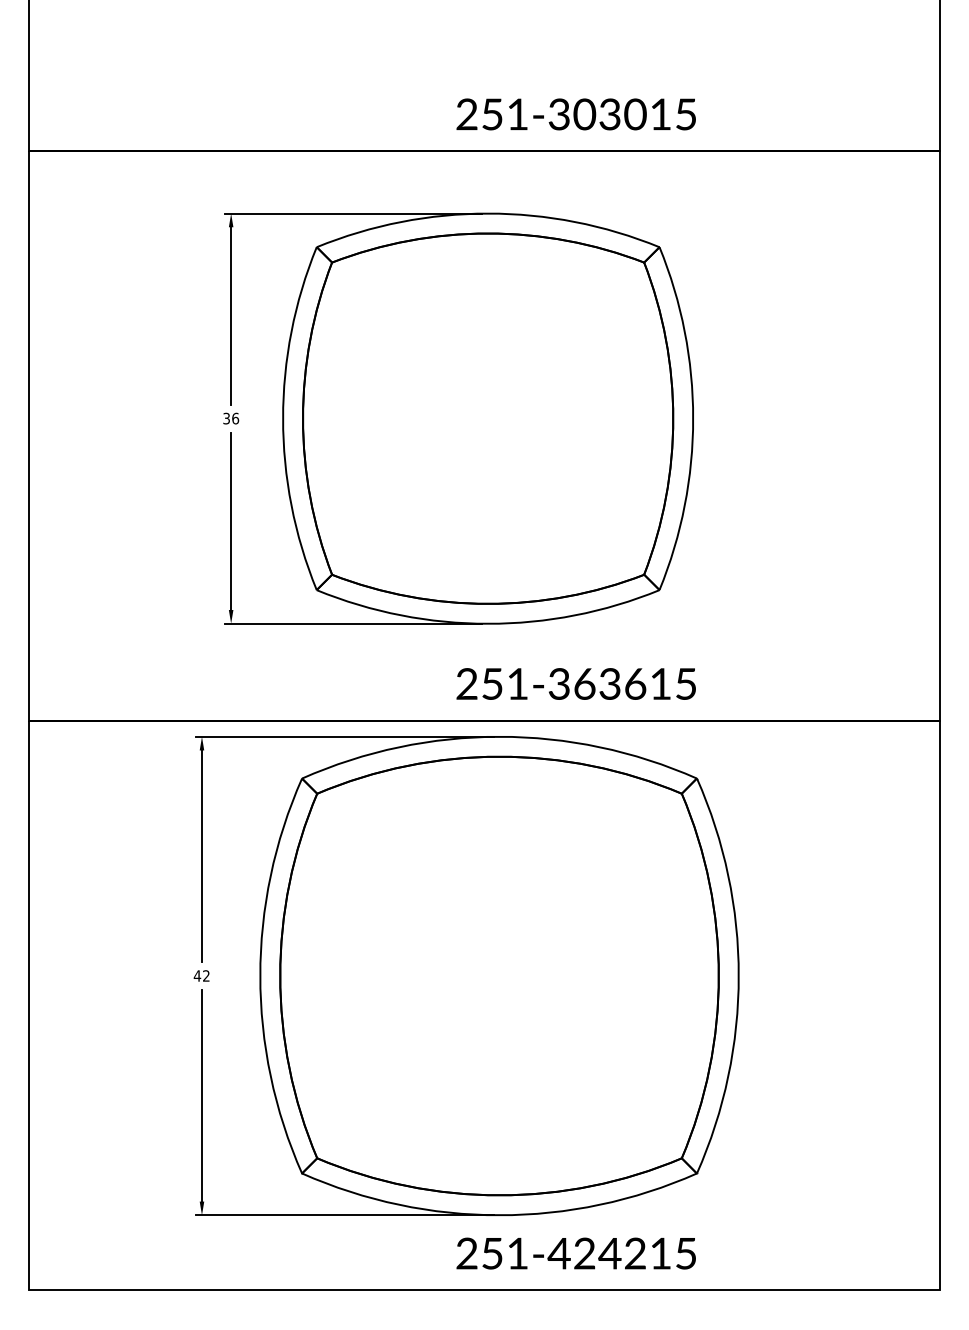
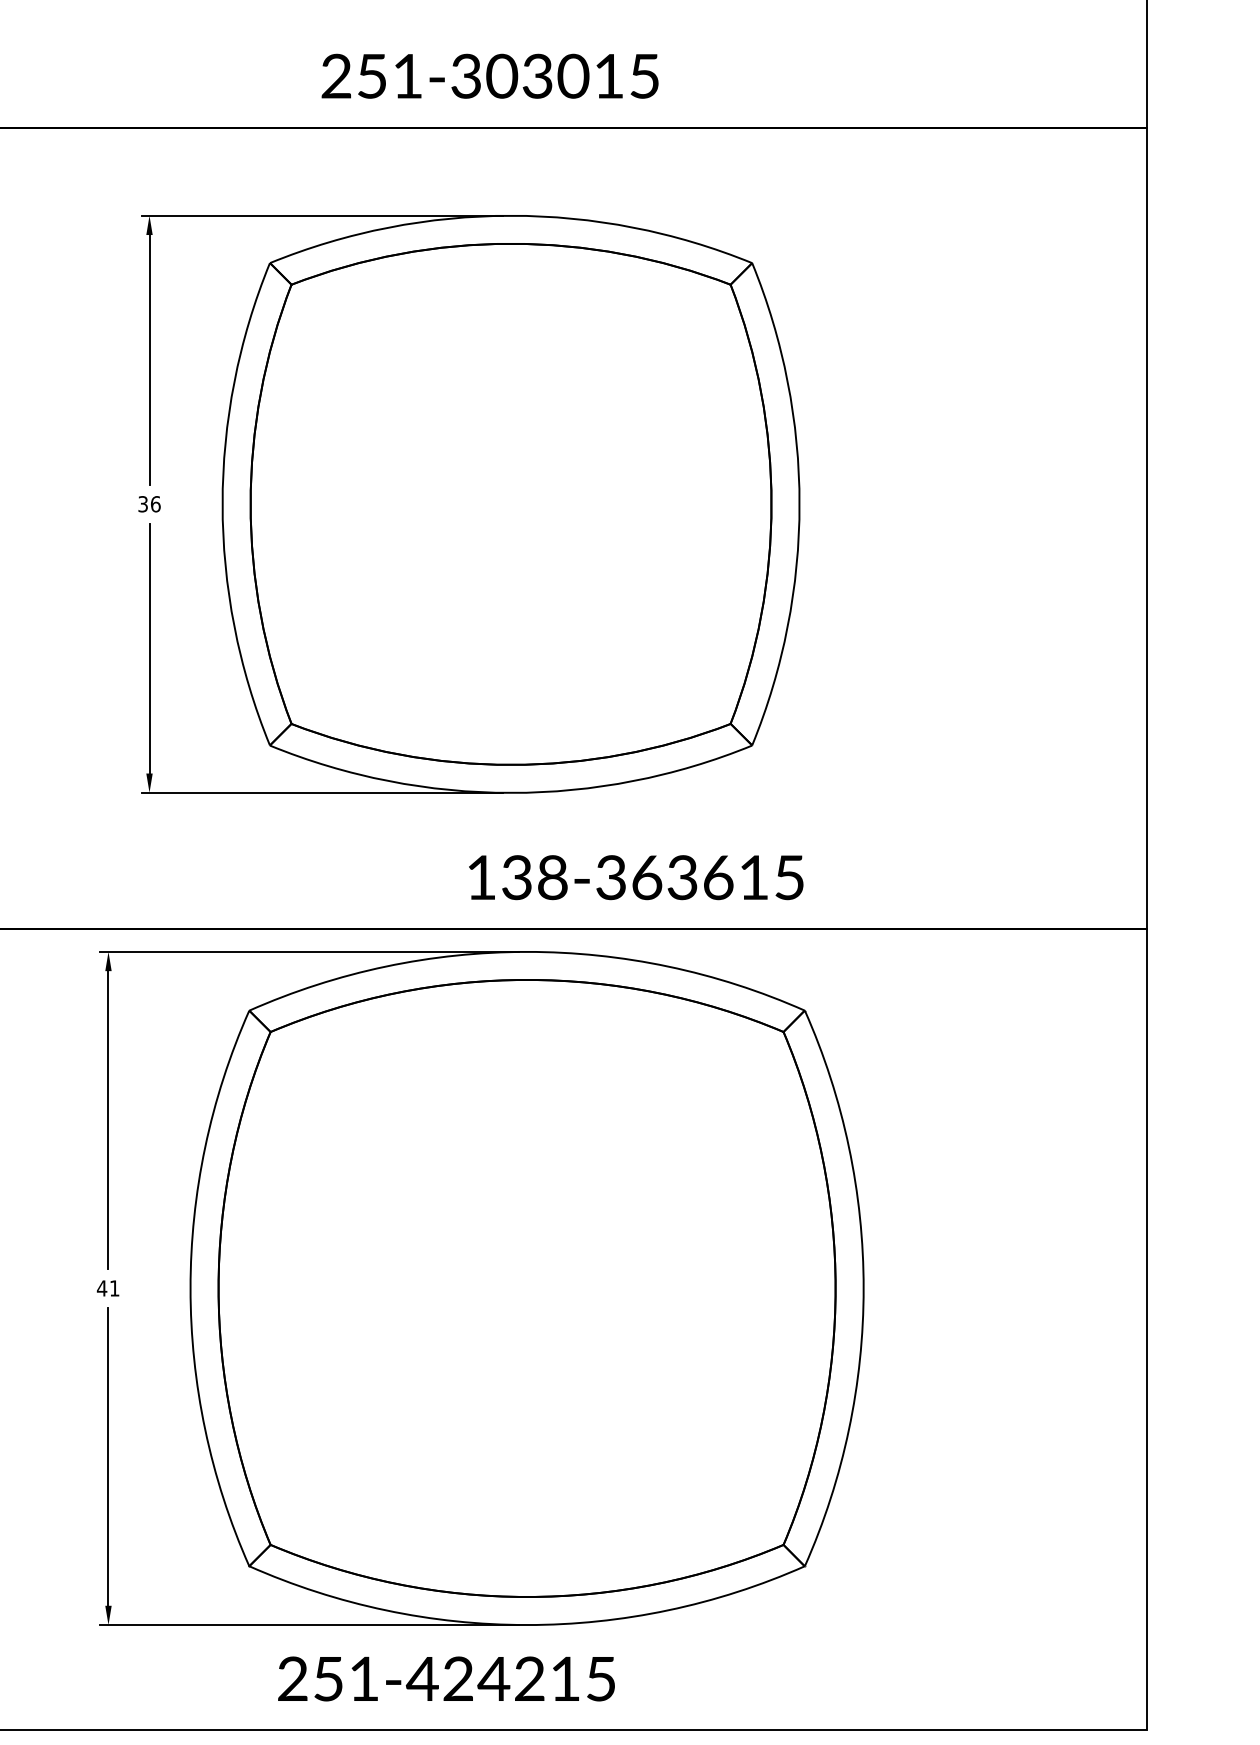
text: (575, 114) -> (489, 76), moved
text: (492, 683) -> (517, 876), 251-363615 -> 138-363615
text: (206, 975) -> (114, 1287), 42 -> 41
text: (575, 1253) -> (445, 1678), moved

